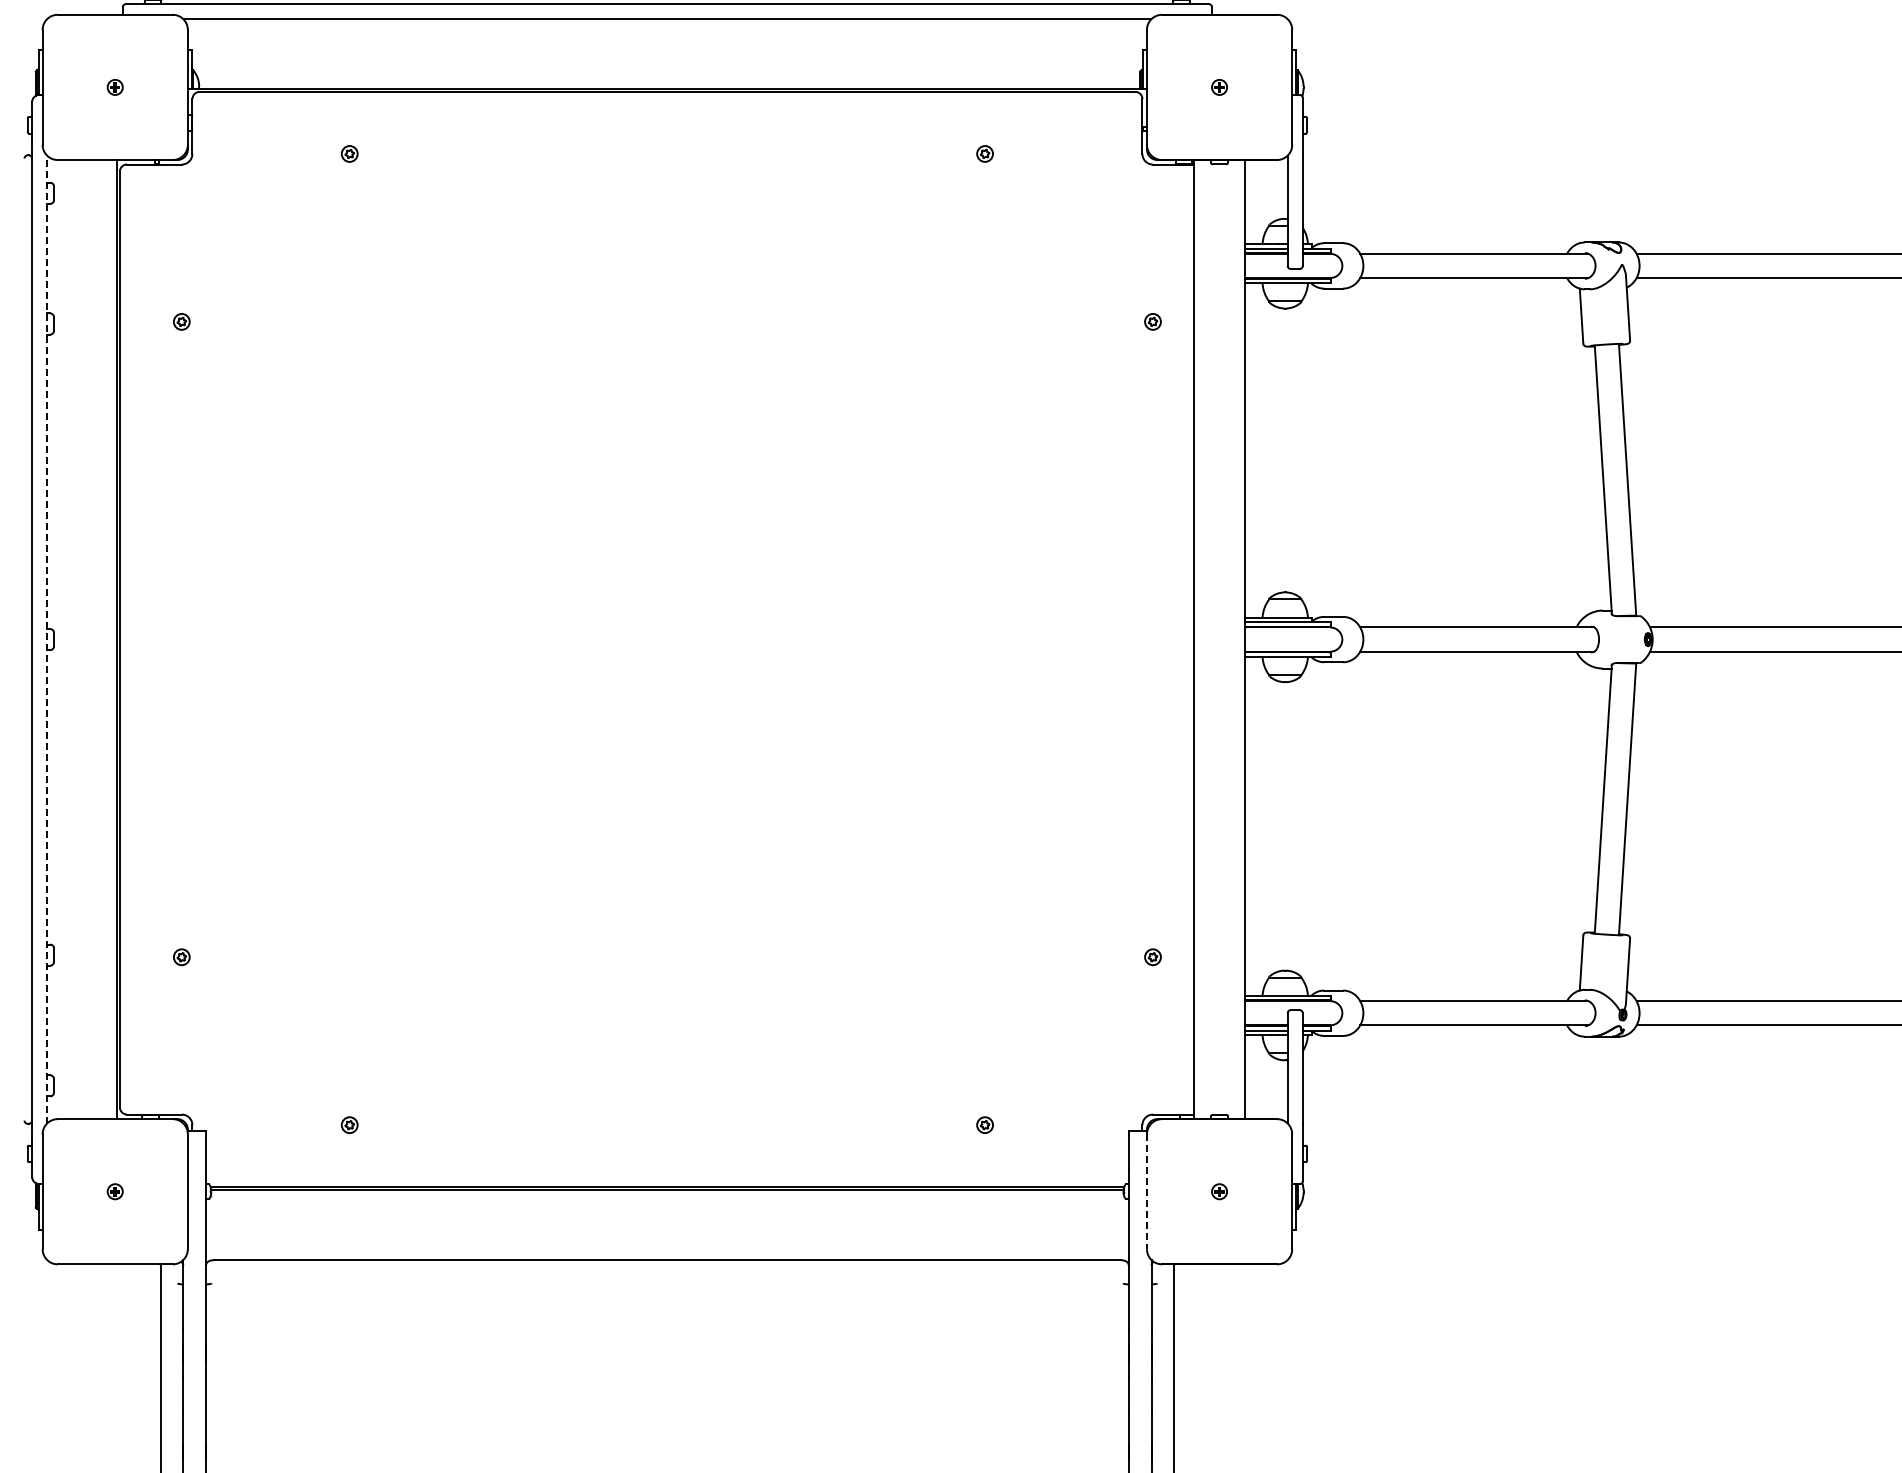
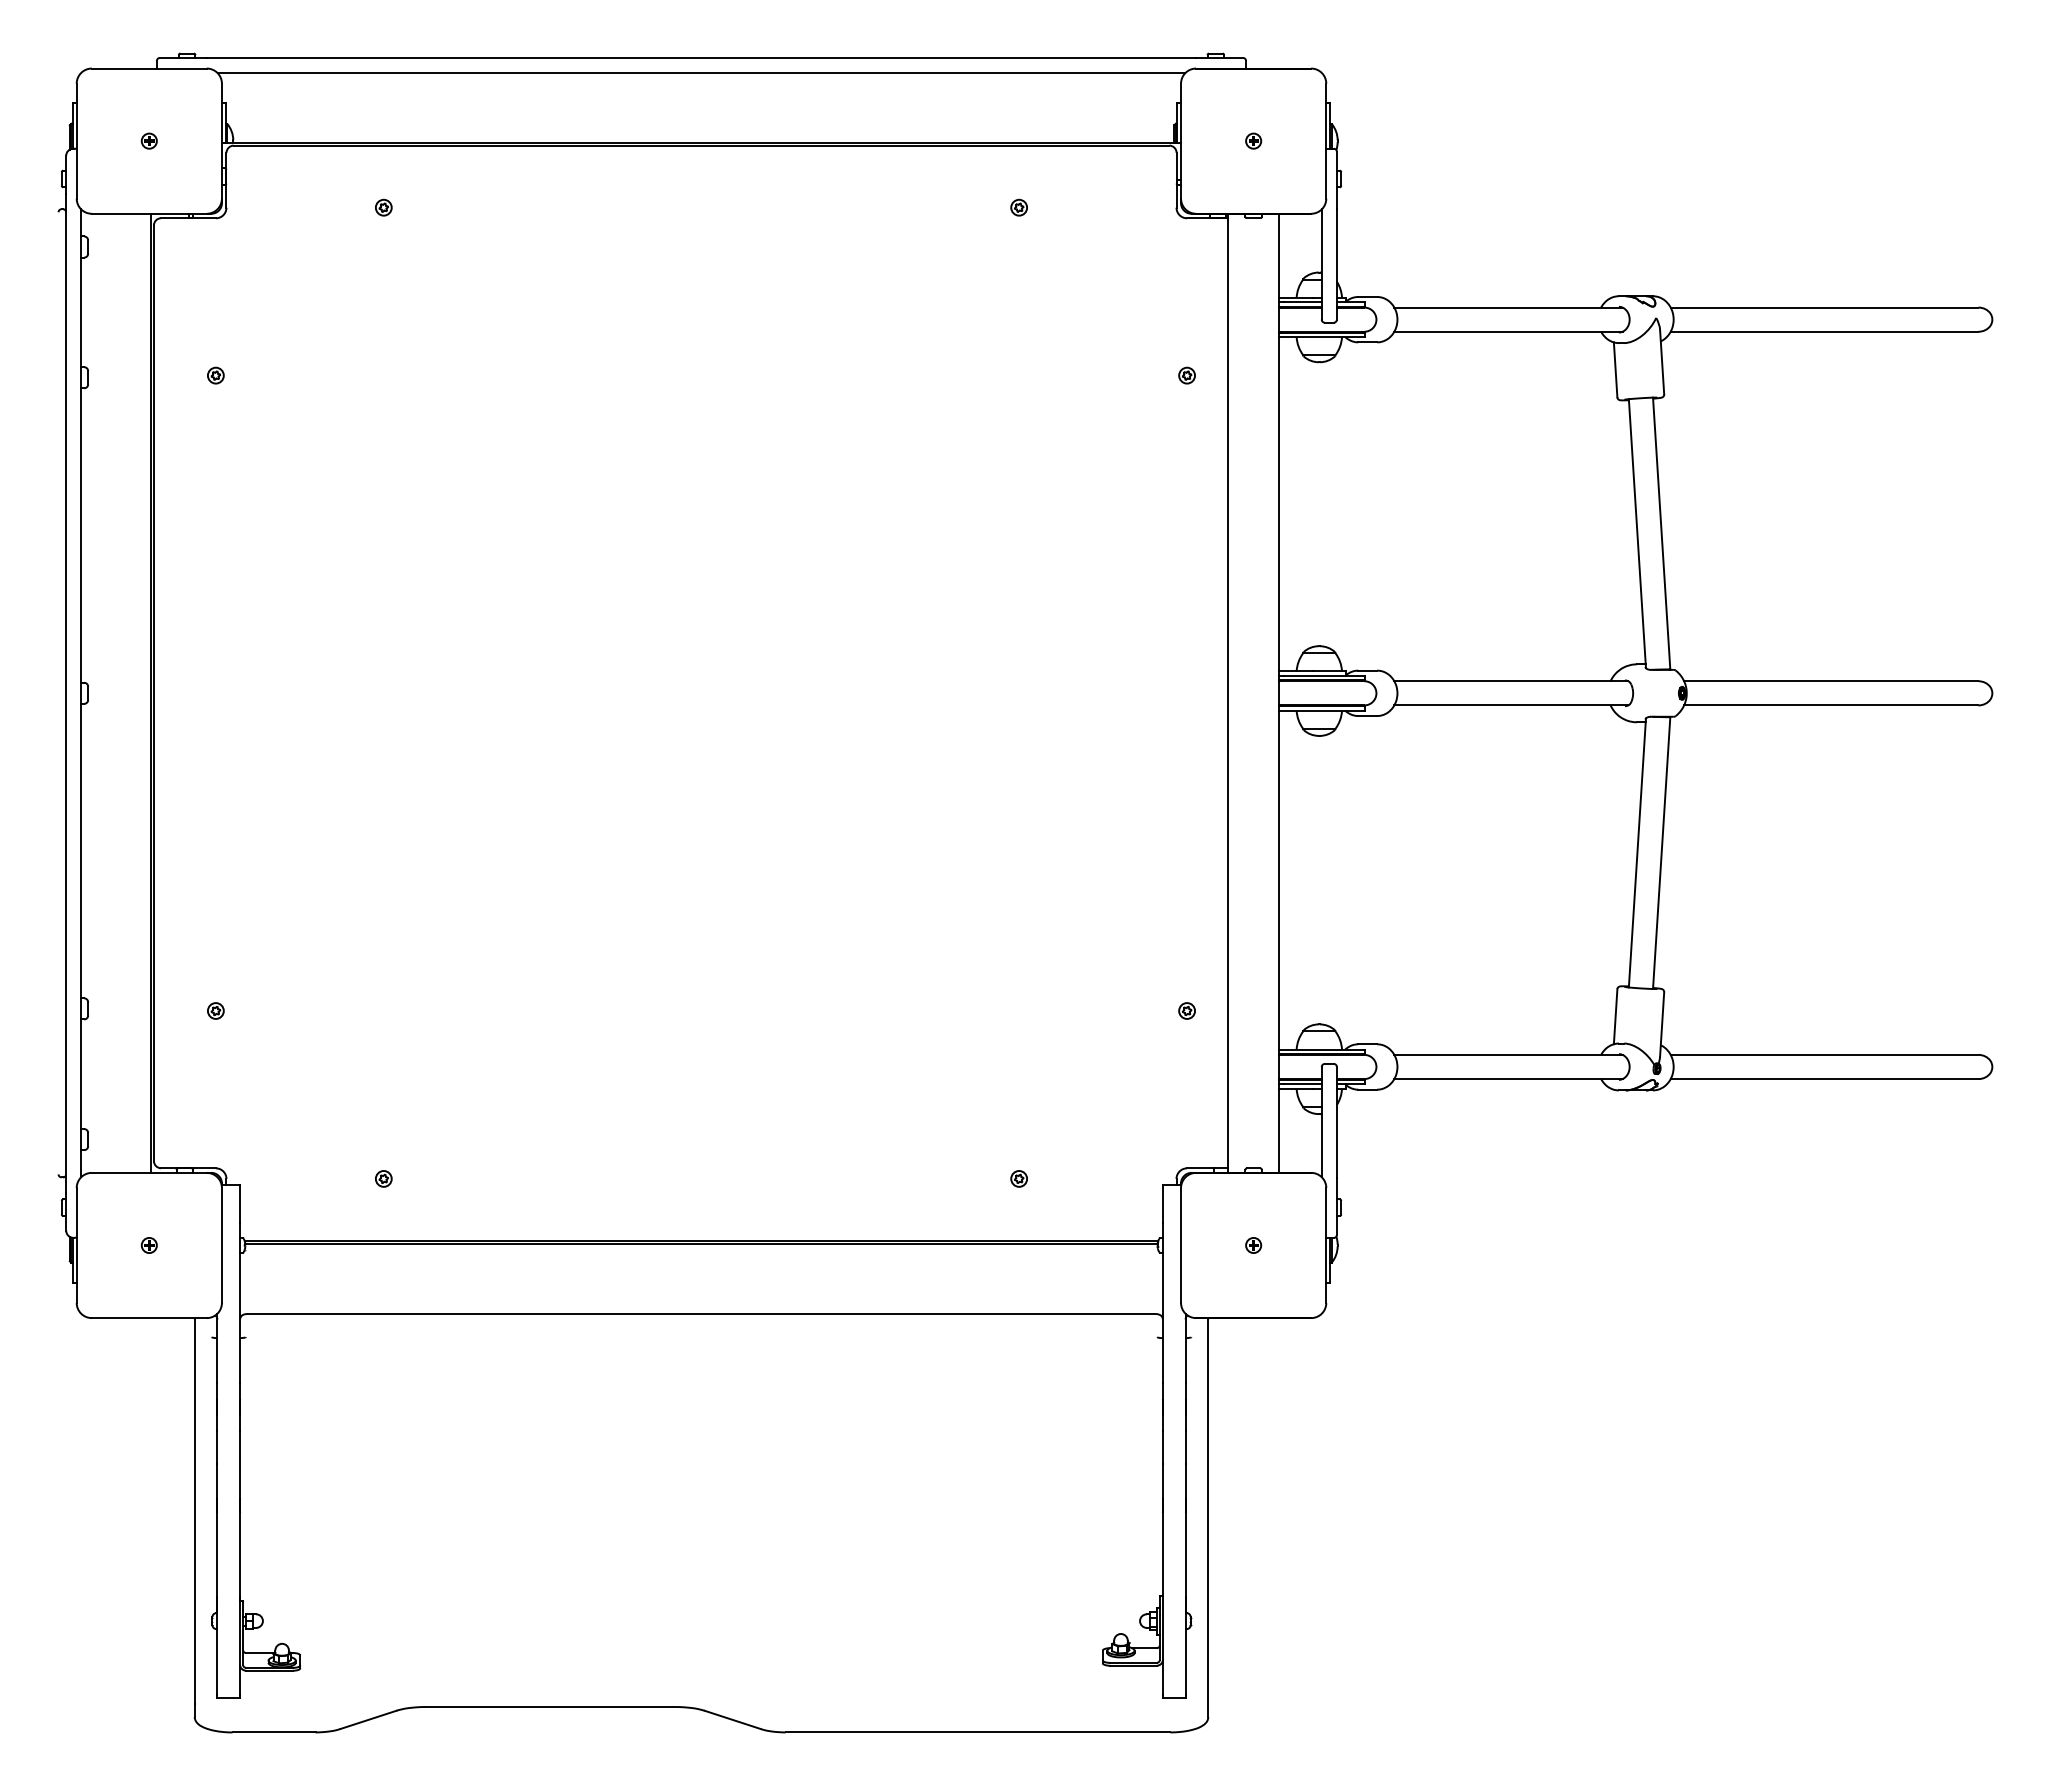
line: (47, 639) -> (81, 693), dashed -> solid
line: (1147, 1191) -> (1181, 1245), dashed -> solid

